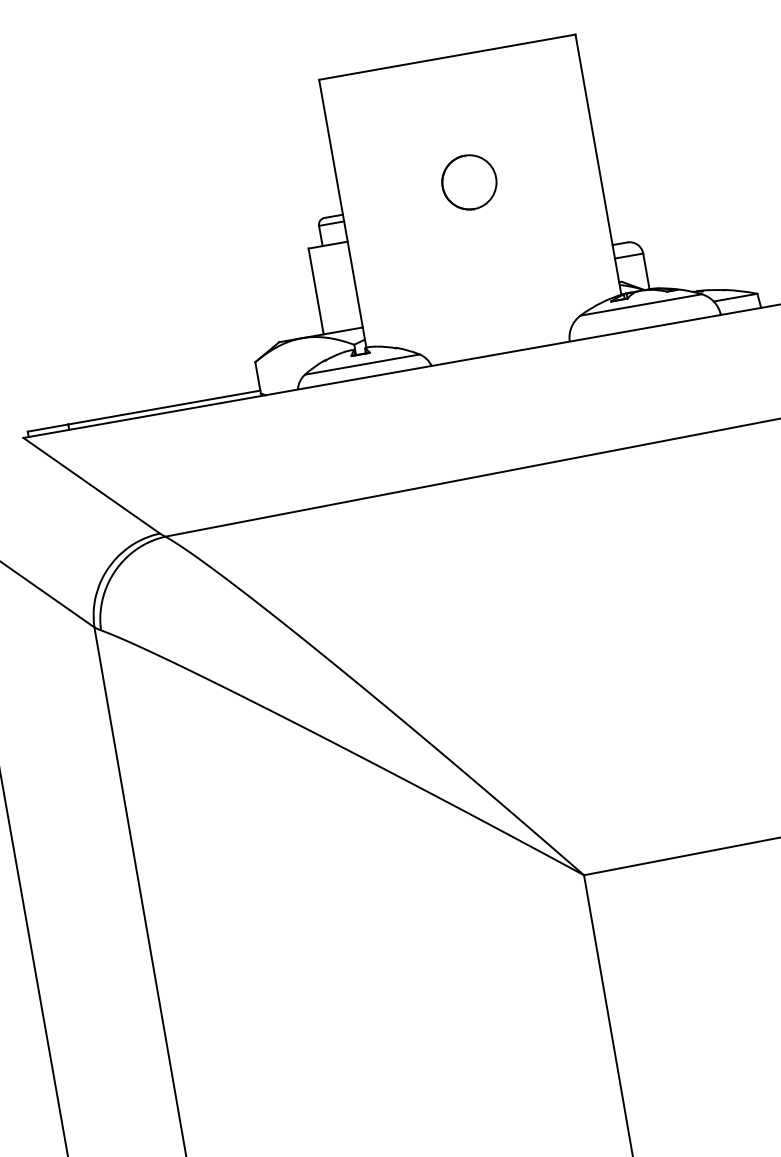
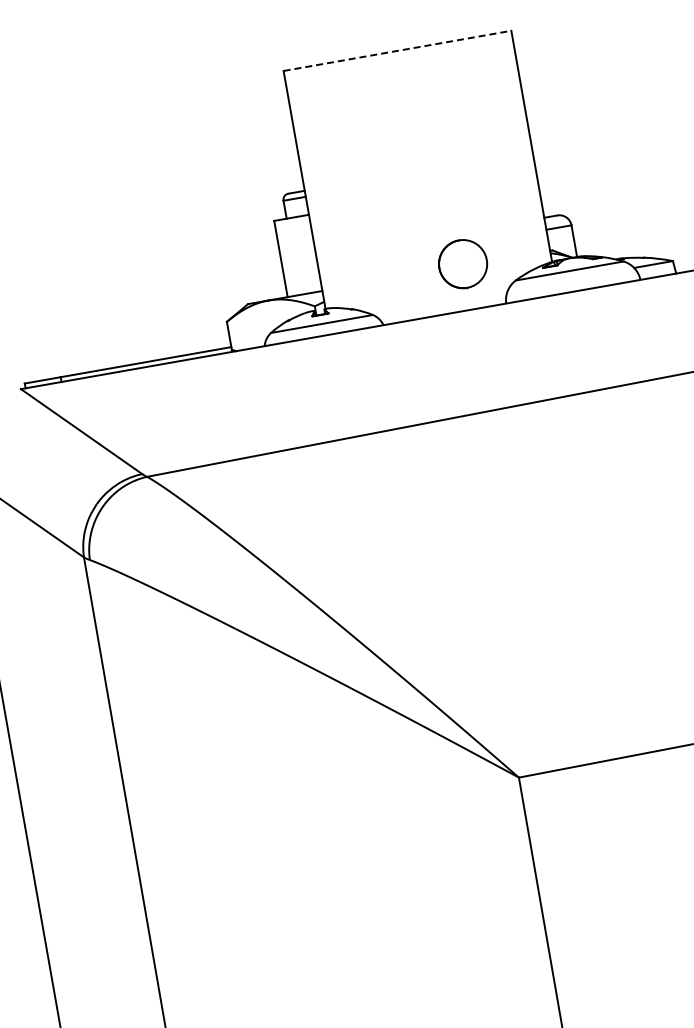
line: (447, 56) -> (397, 50), solid -> dashed
circle: (469, 182) -> (463, 264), moved

